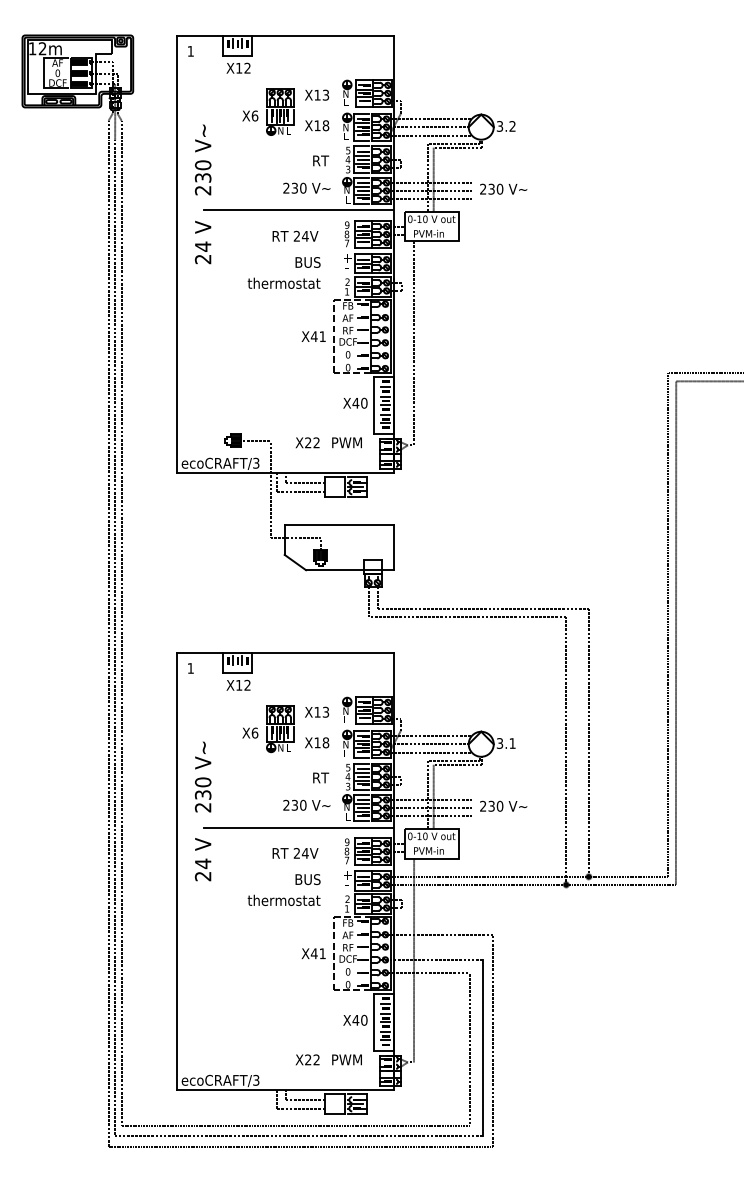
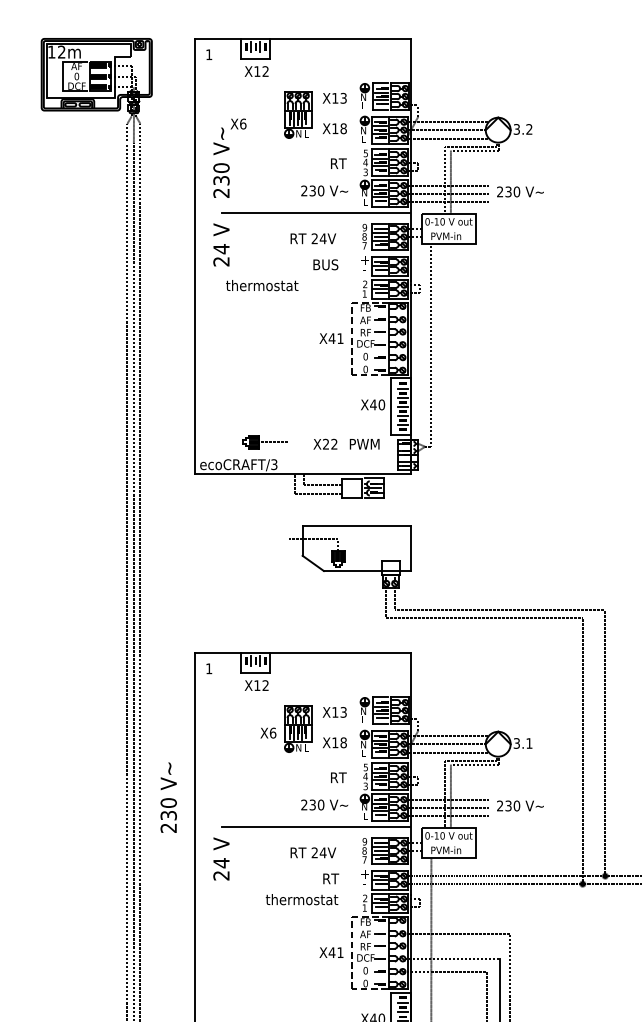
text: (250, 115) -> (238, 123), moved
text: (283, 282) -> (261, 284), moved
line: (271, 488) -> (289, 489), removed
text: (202, 776) -> (168, 797), moved
text: (308, 879) -> (326, 878), BUS -> RT

